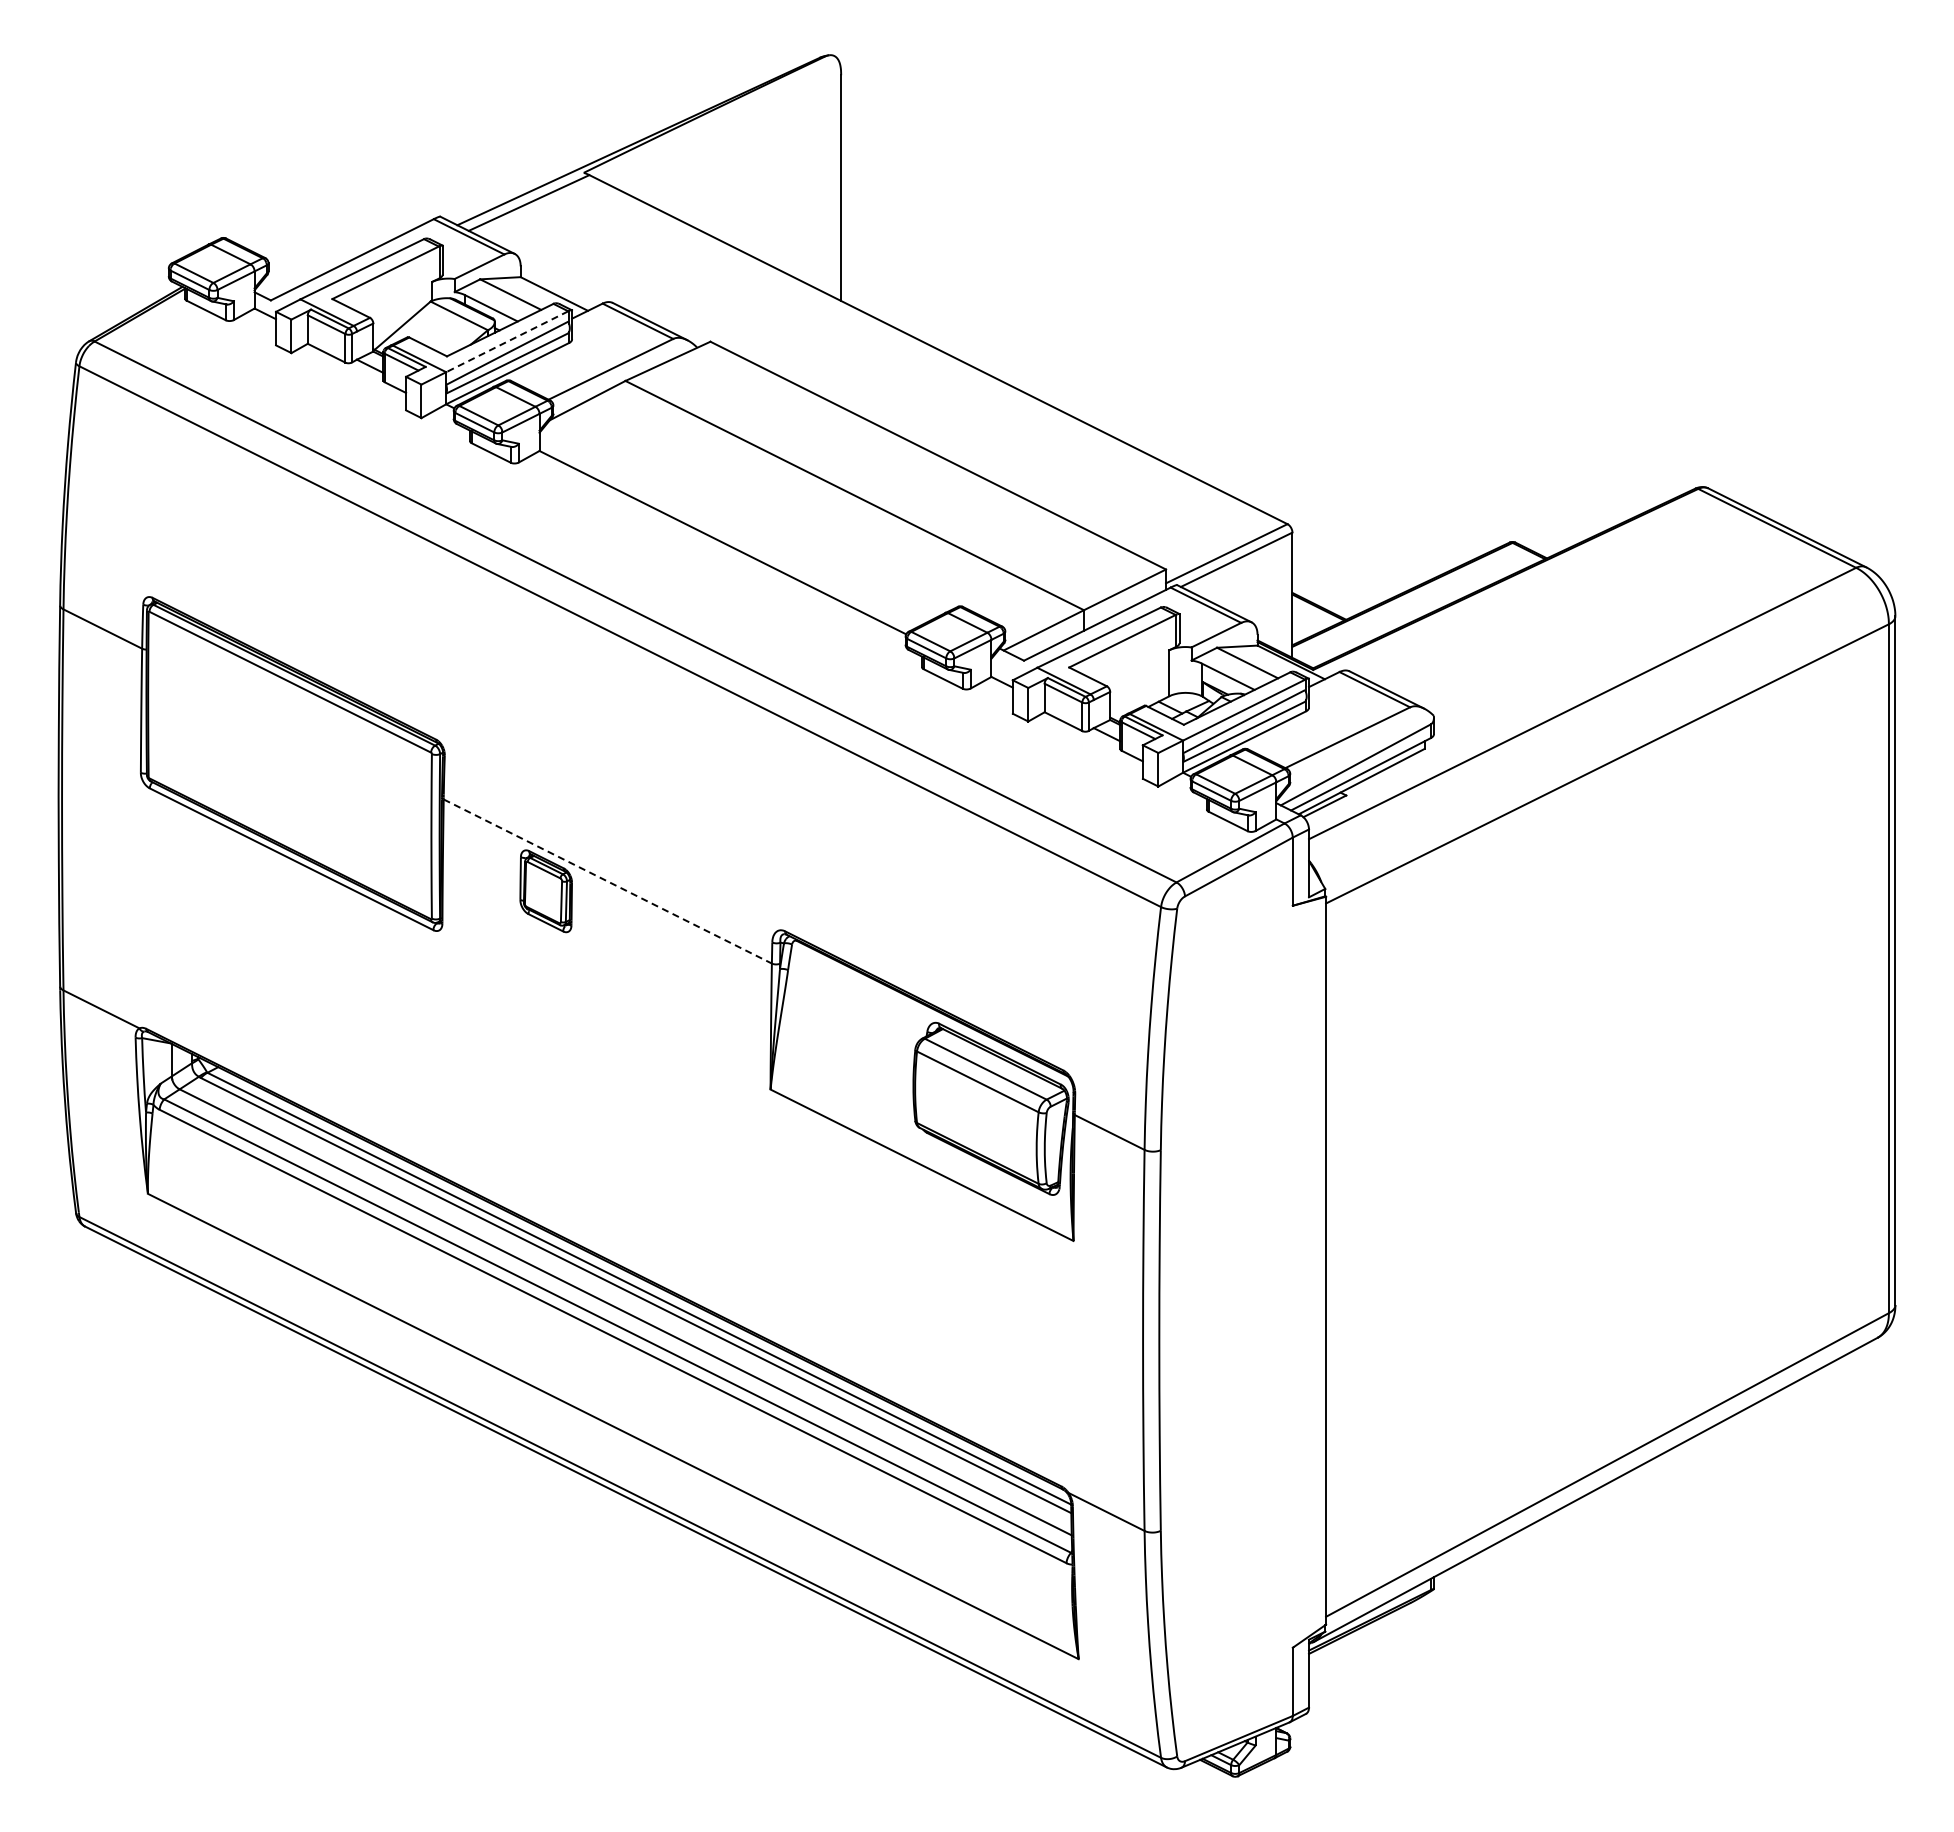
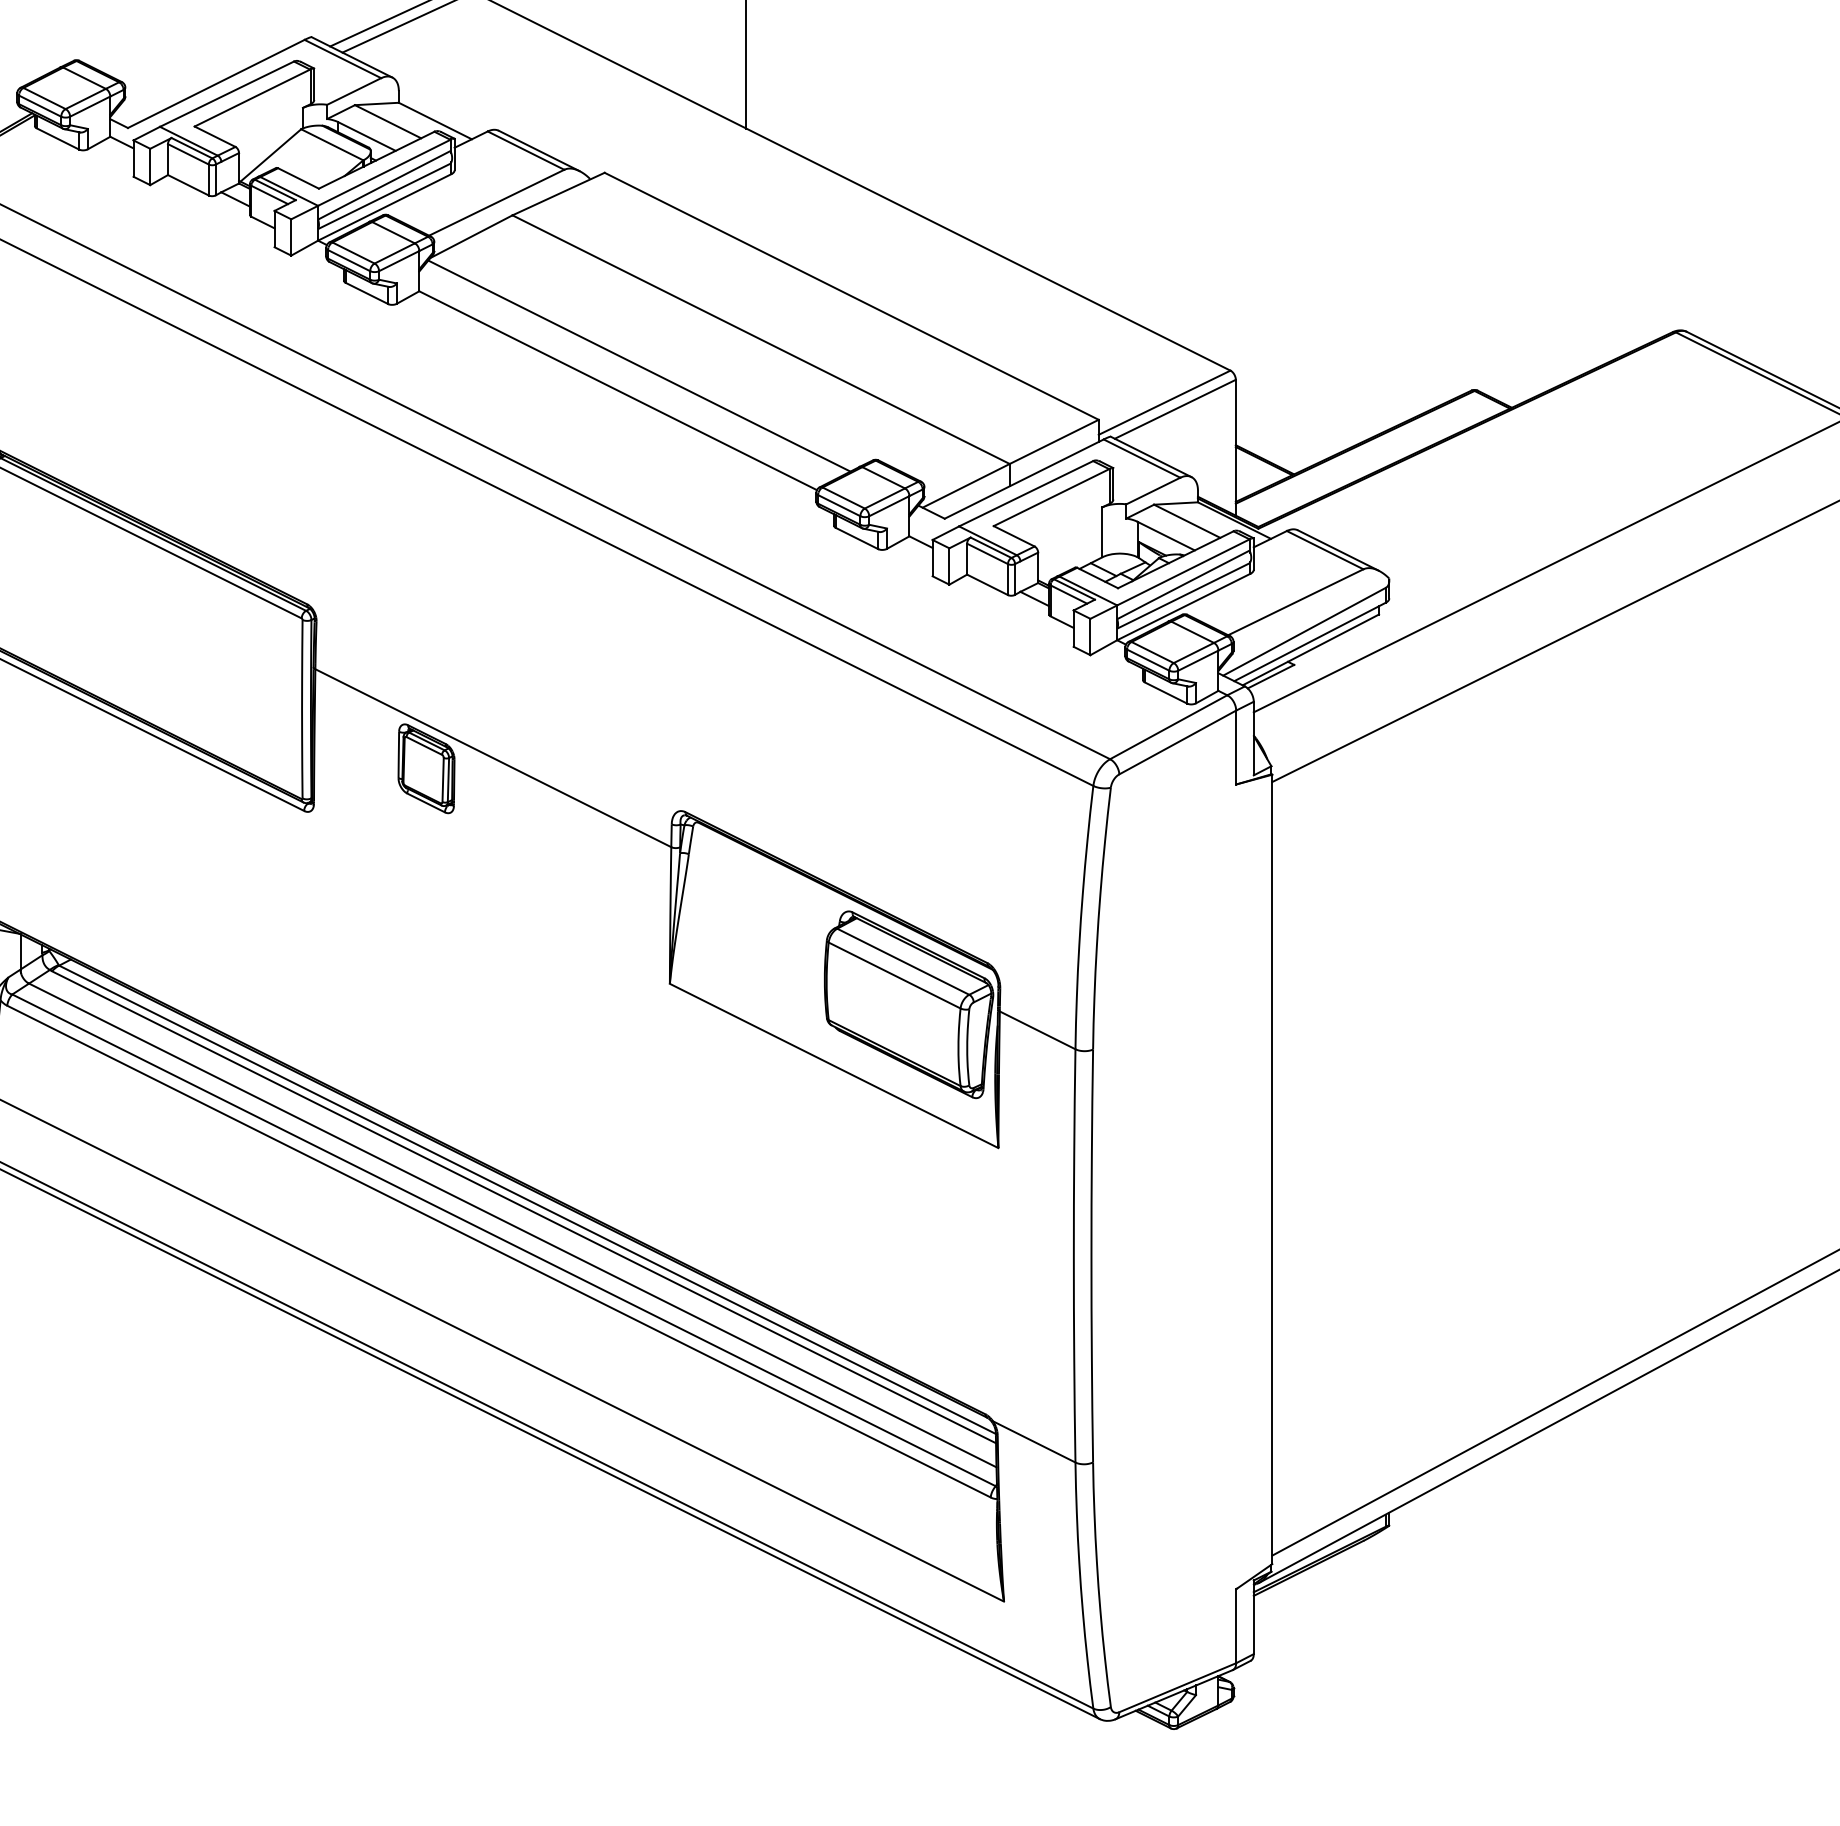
line: (506, 341) -> (383, 172), dashed -> solid
line: (742, 519) -> (639, 365), added
line: (608, 881) -> (494, 758), dashed -> solid

